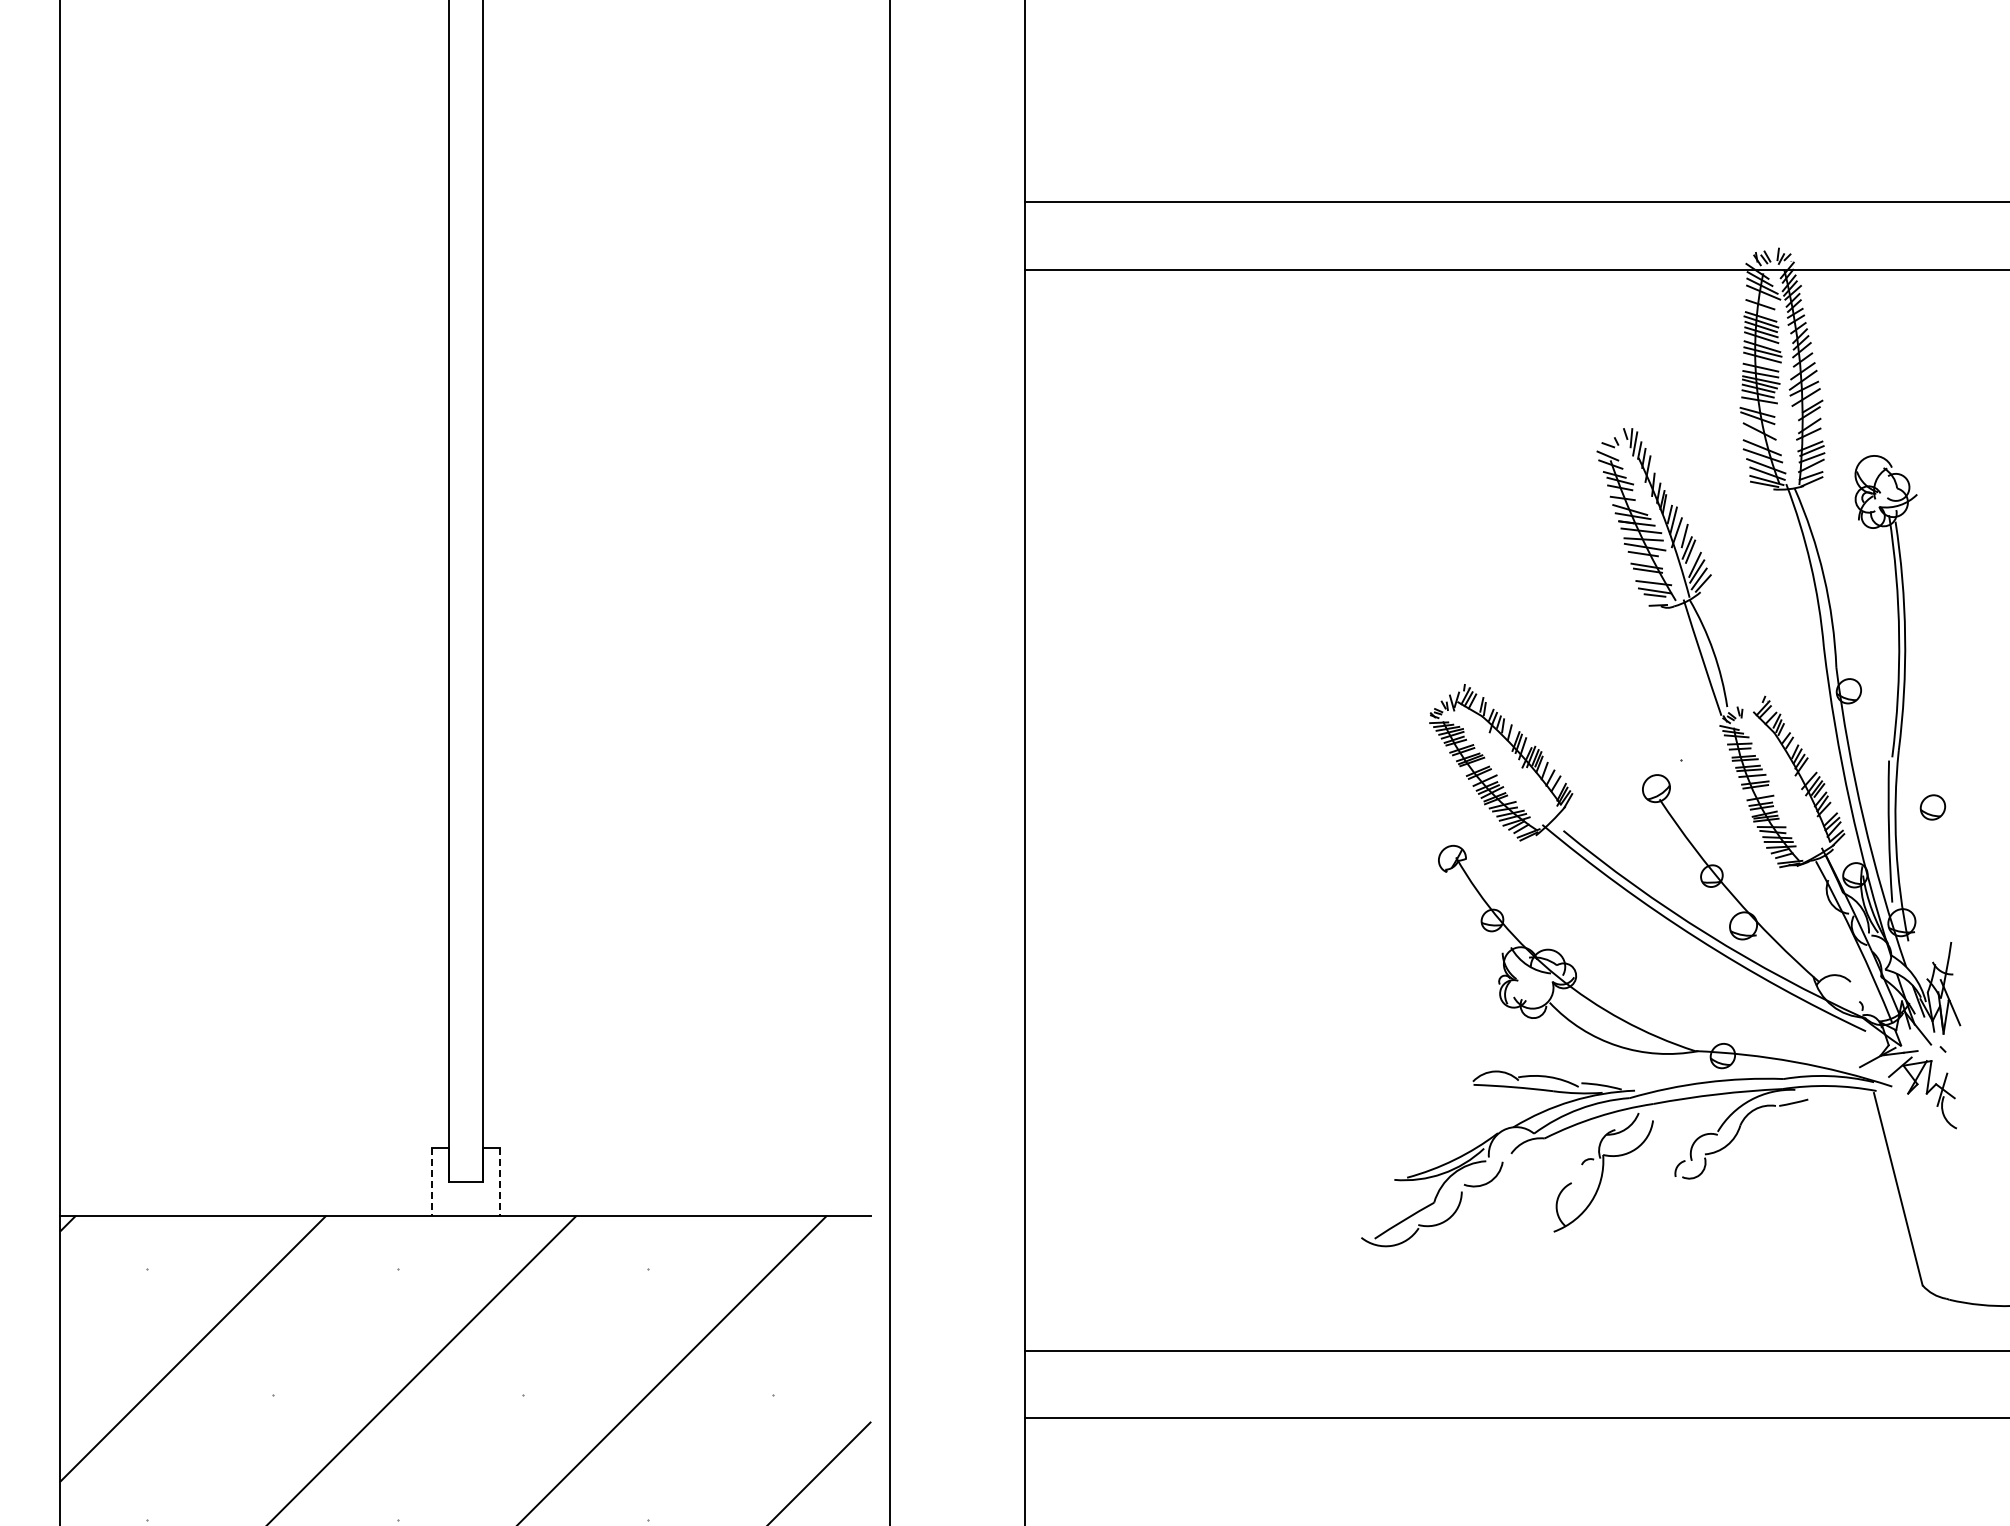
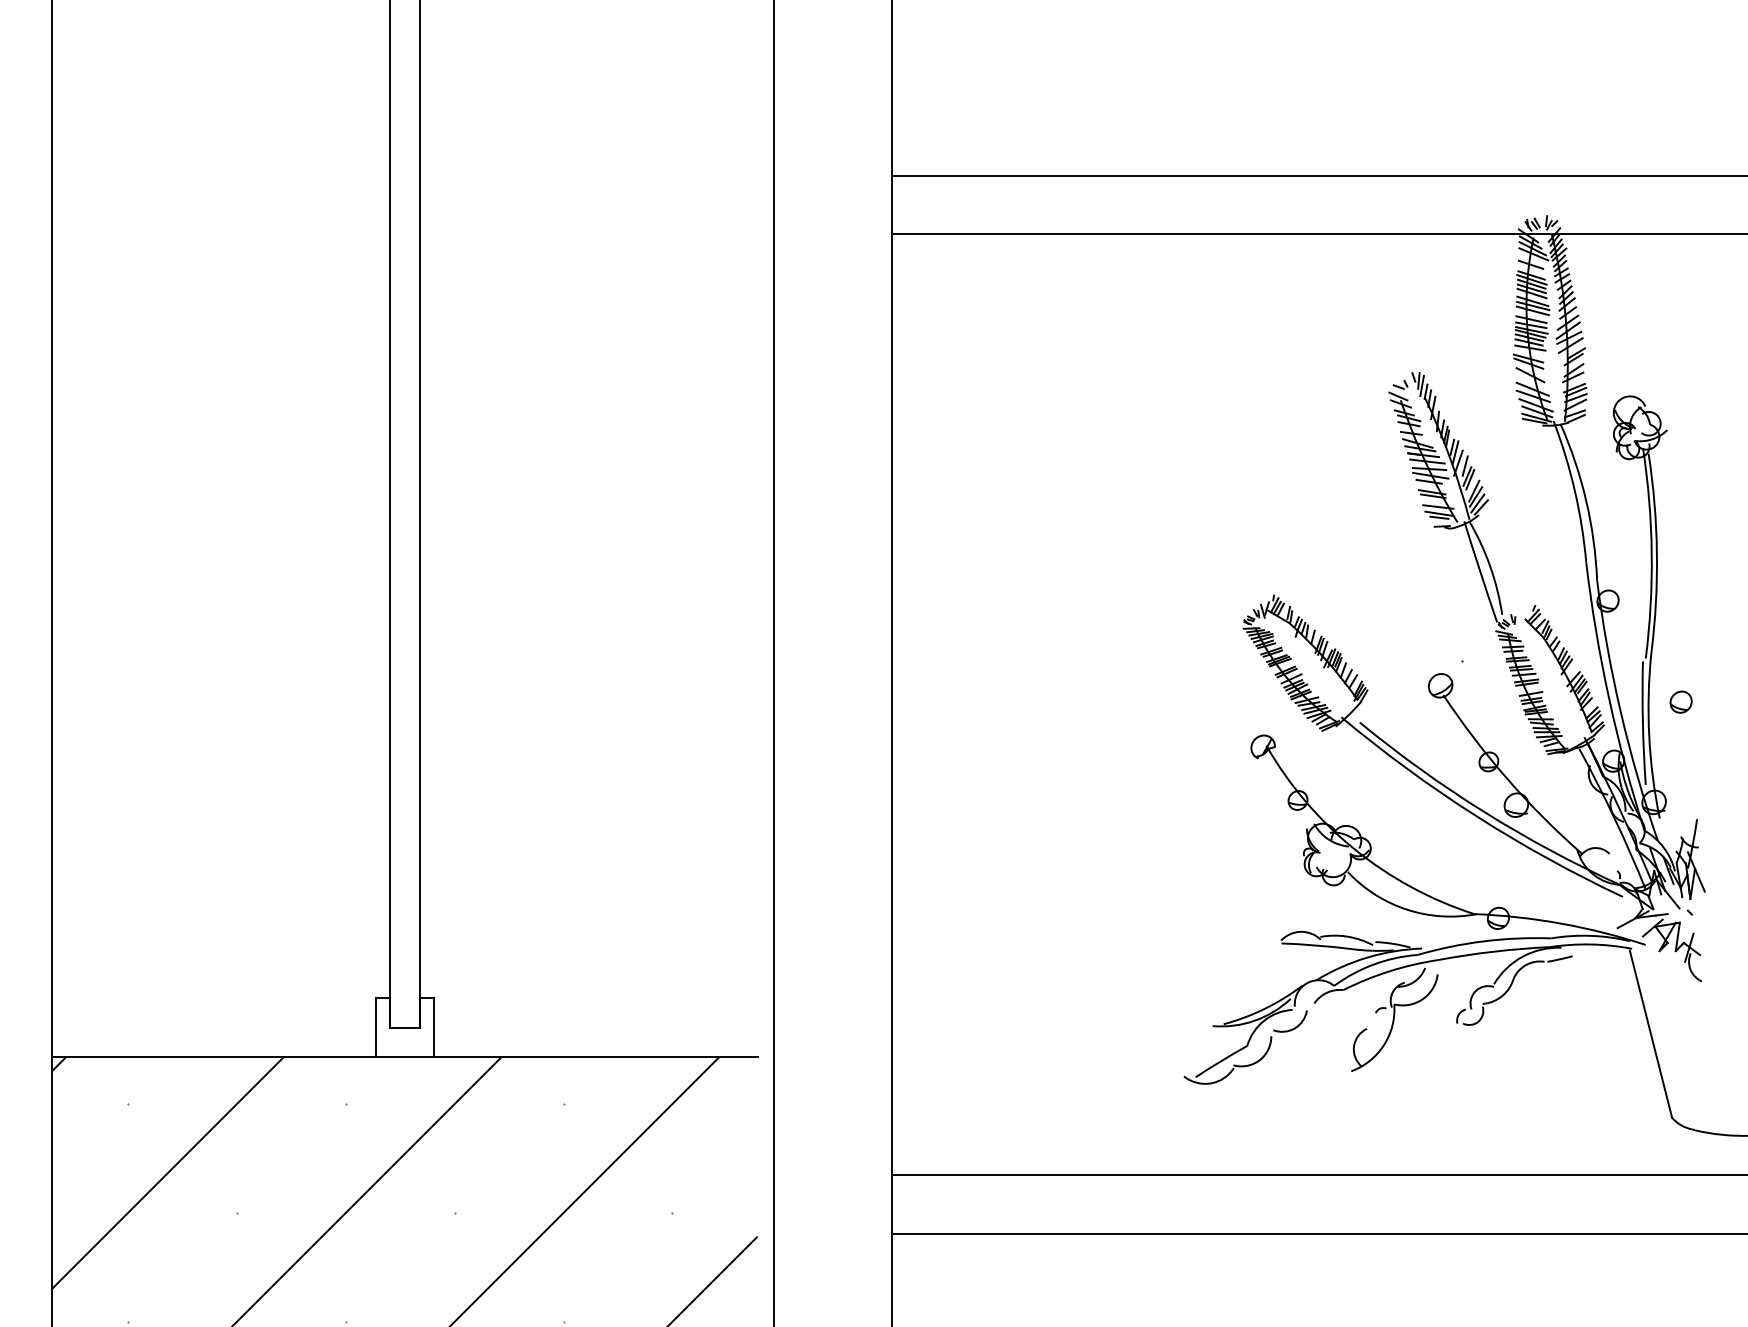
line: (431, 1181) -> (375, 1027), dashed -> solid
line: (499, 1181) -> (434, 1027), dashed -> solid

